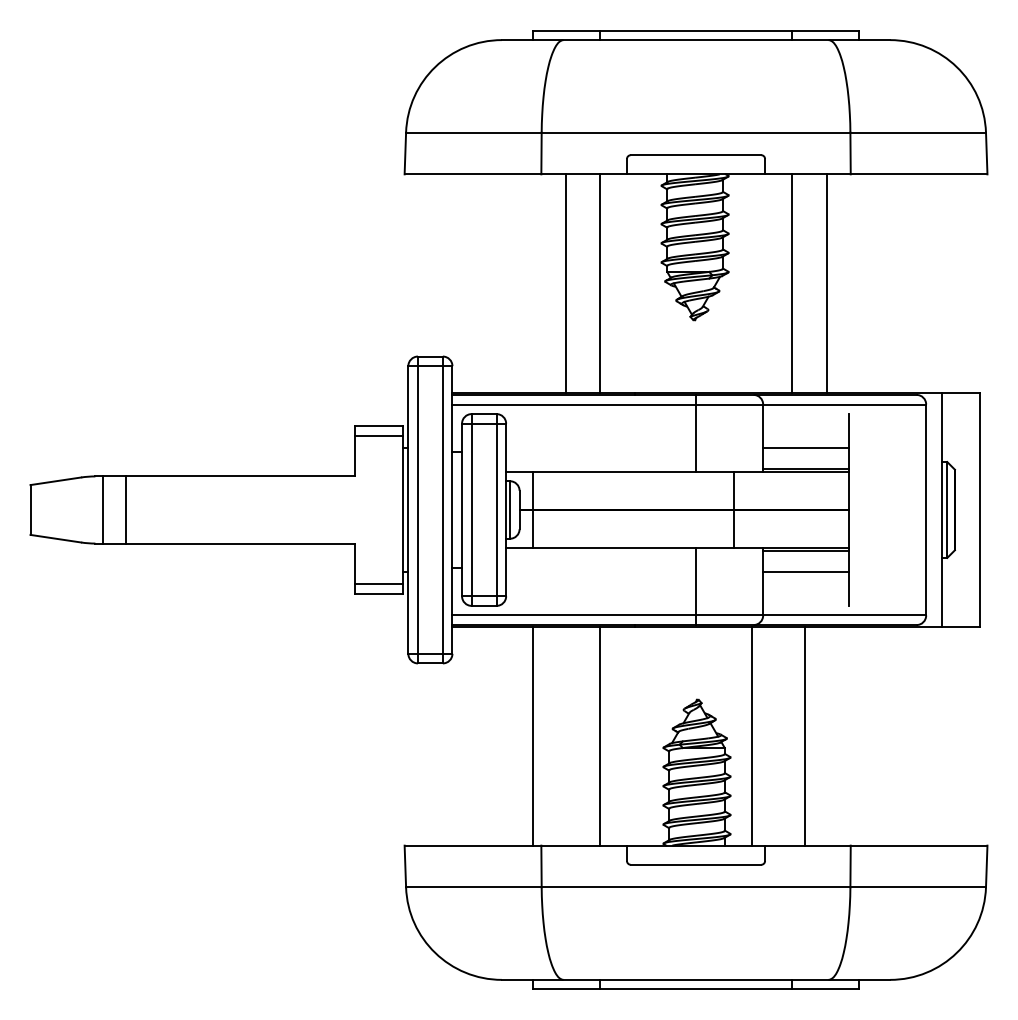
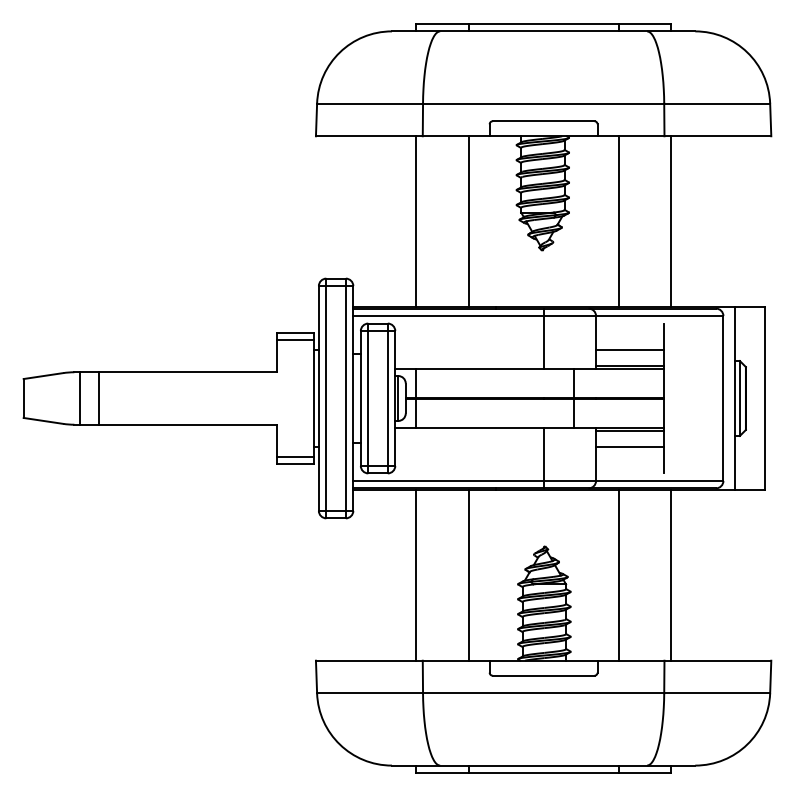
line: (566, 283) -> (416, 221), moved
line: (826, 283) -> (670, 221), moved
line: (752, 735) -> (618, 574), moved
line: (804, 735) -> (670, 574), moved

